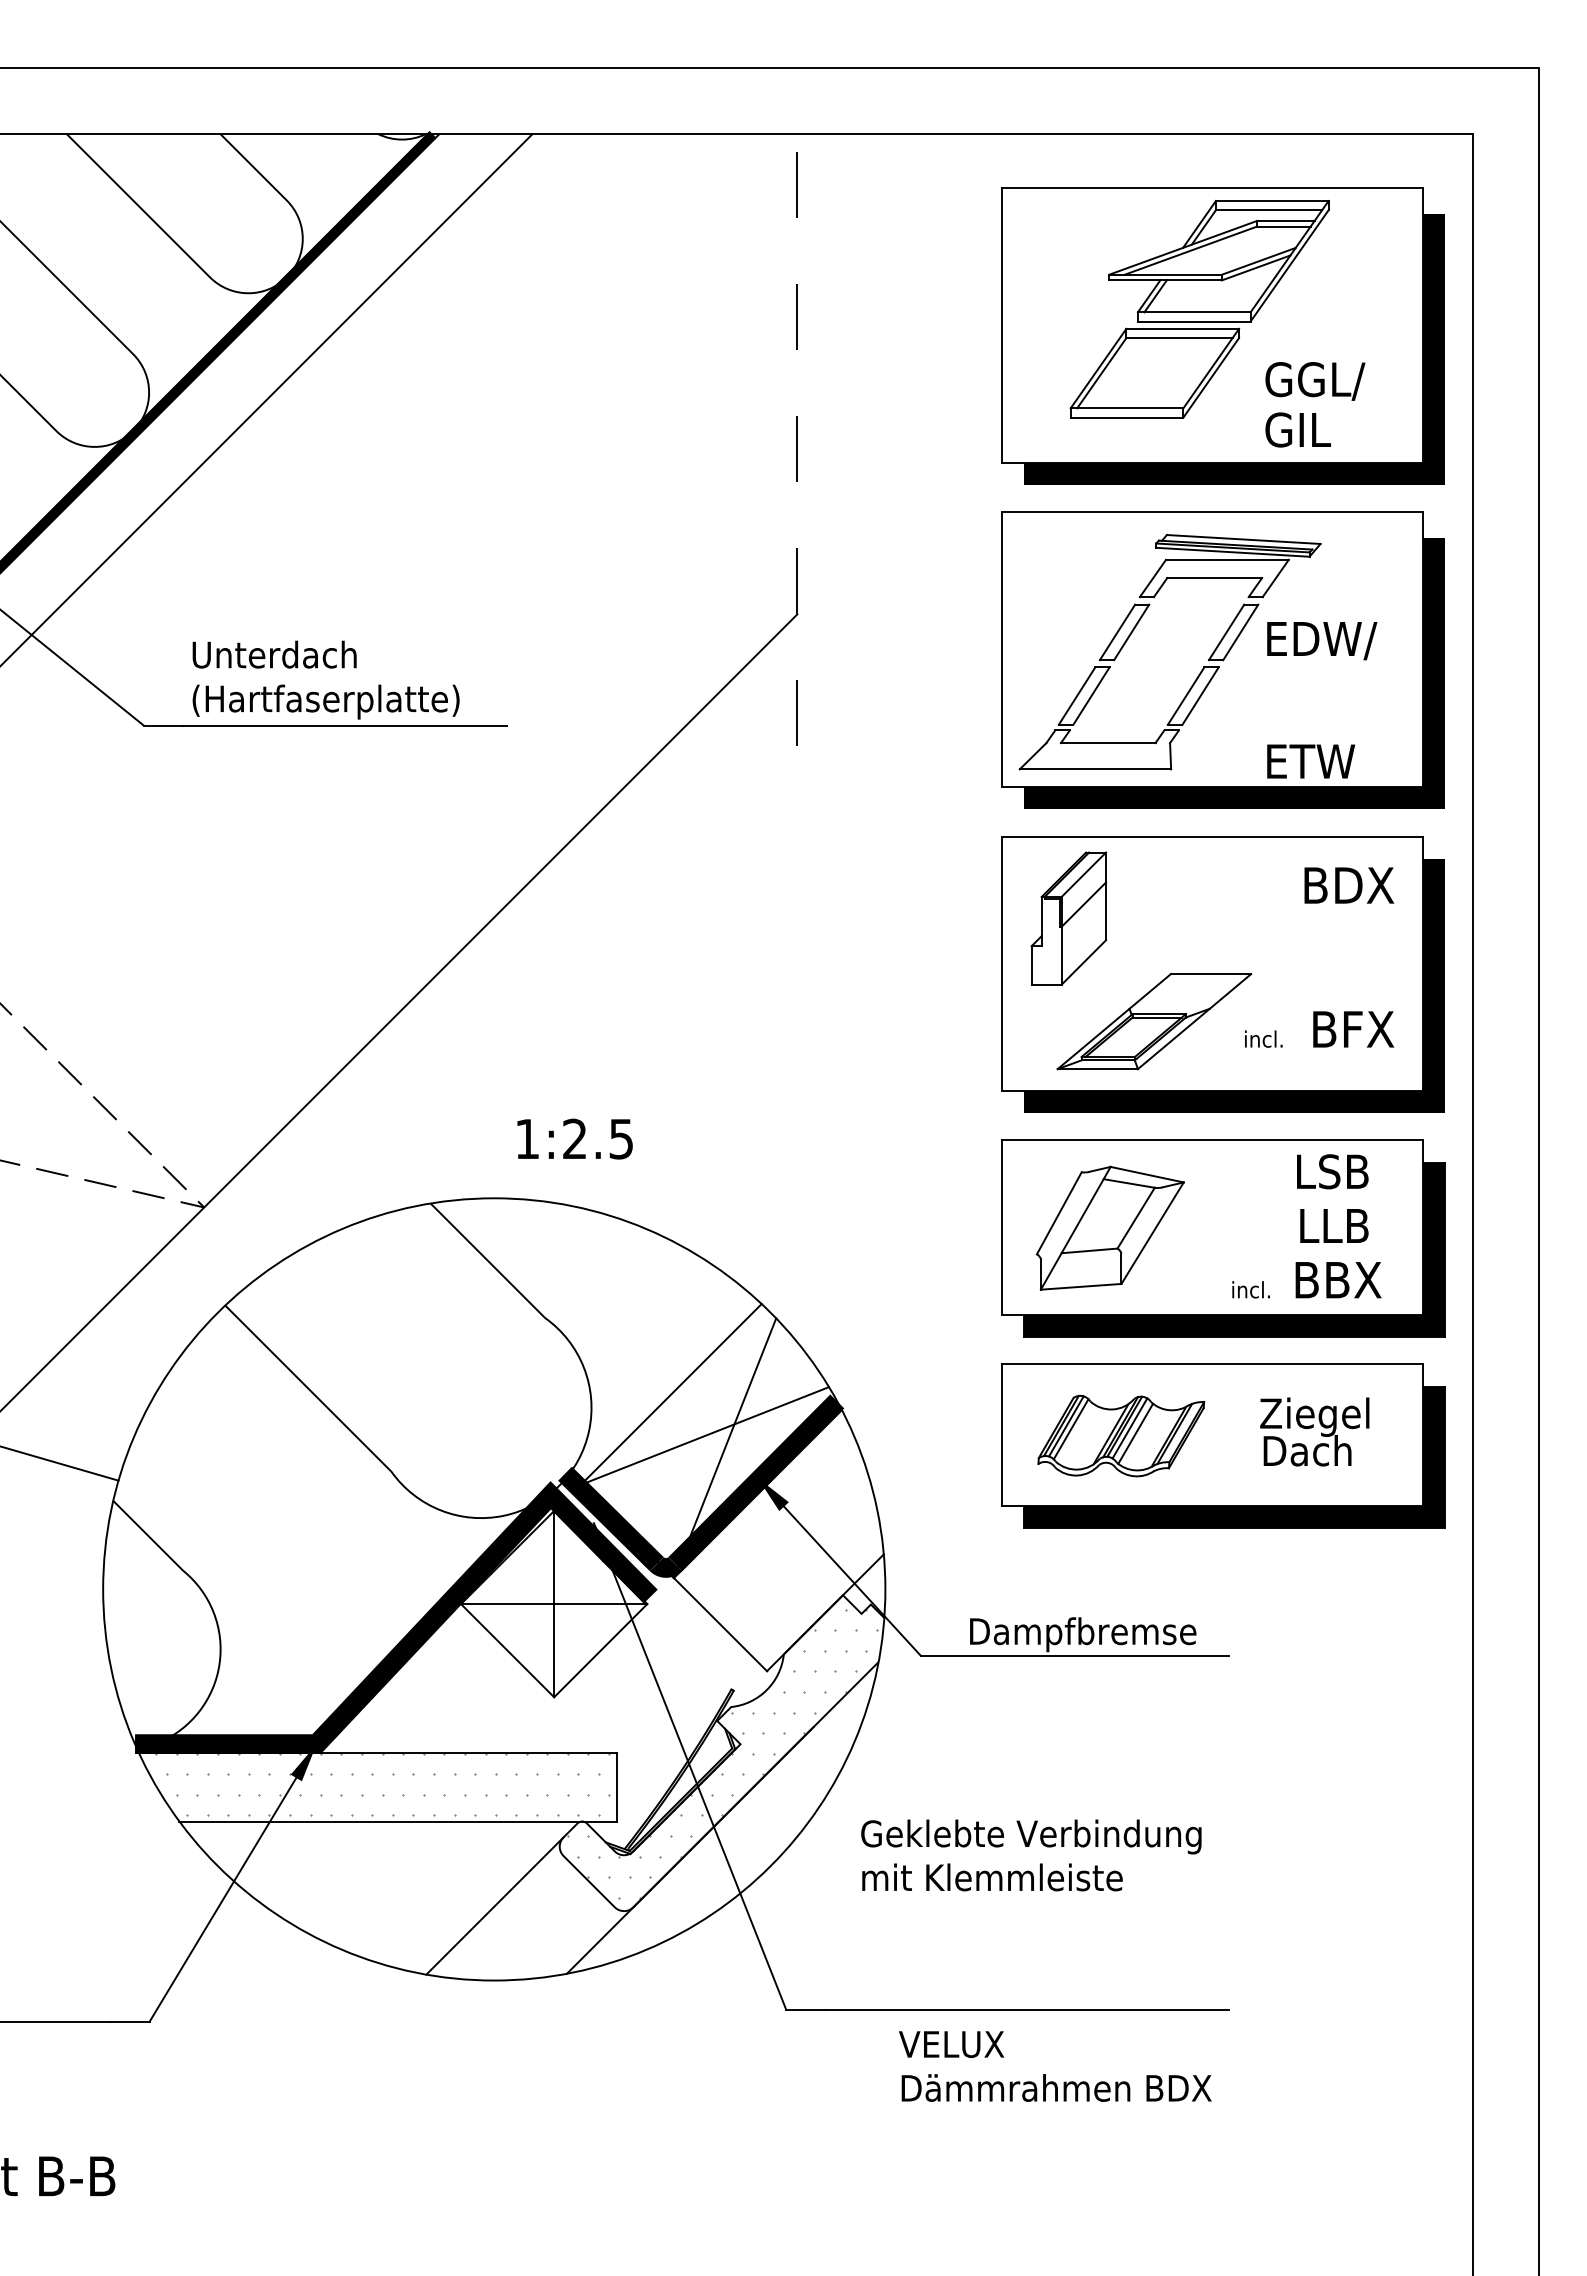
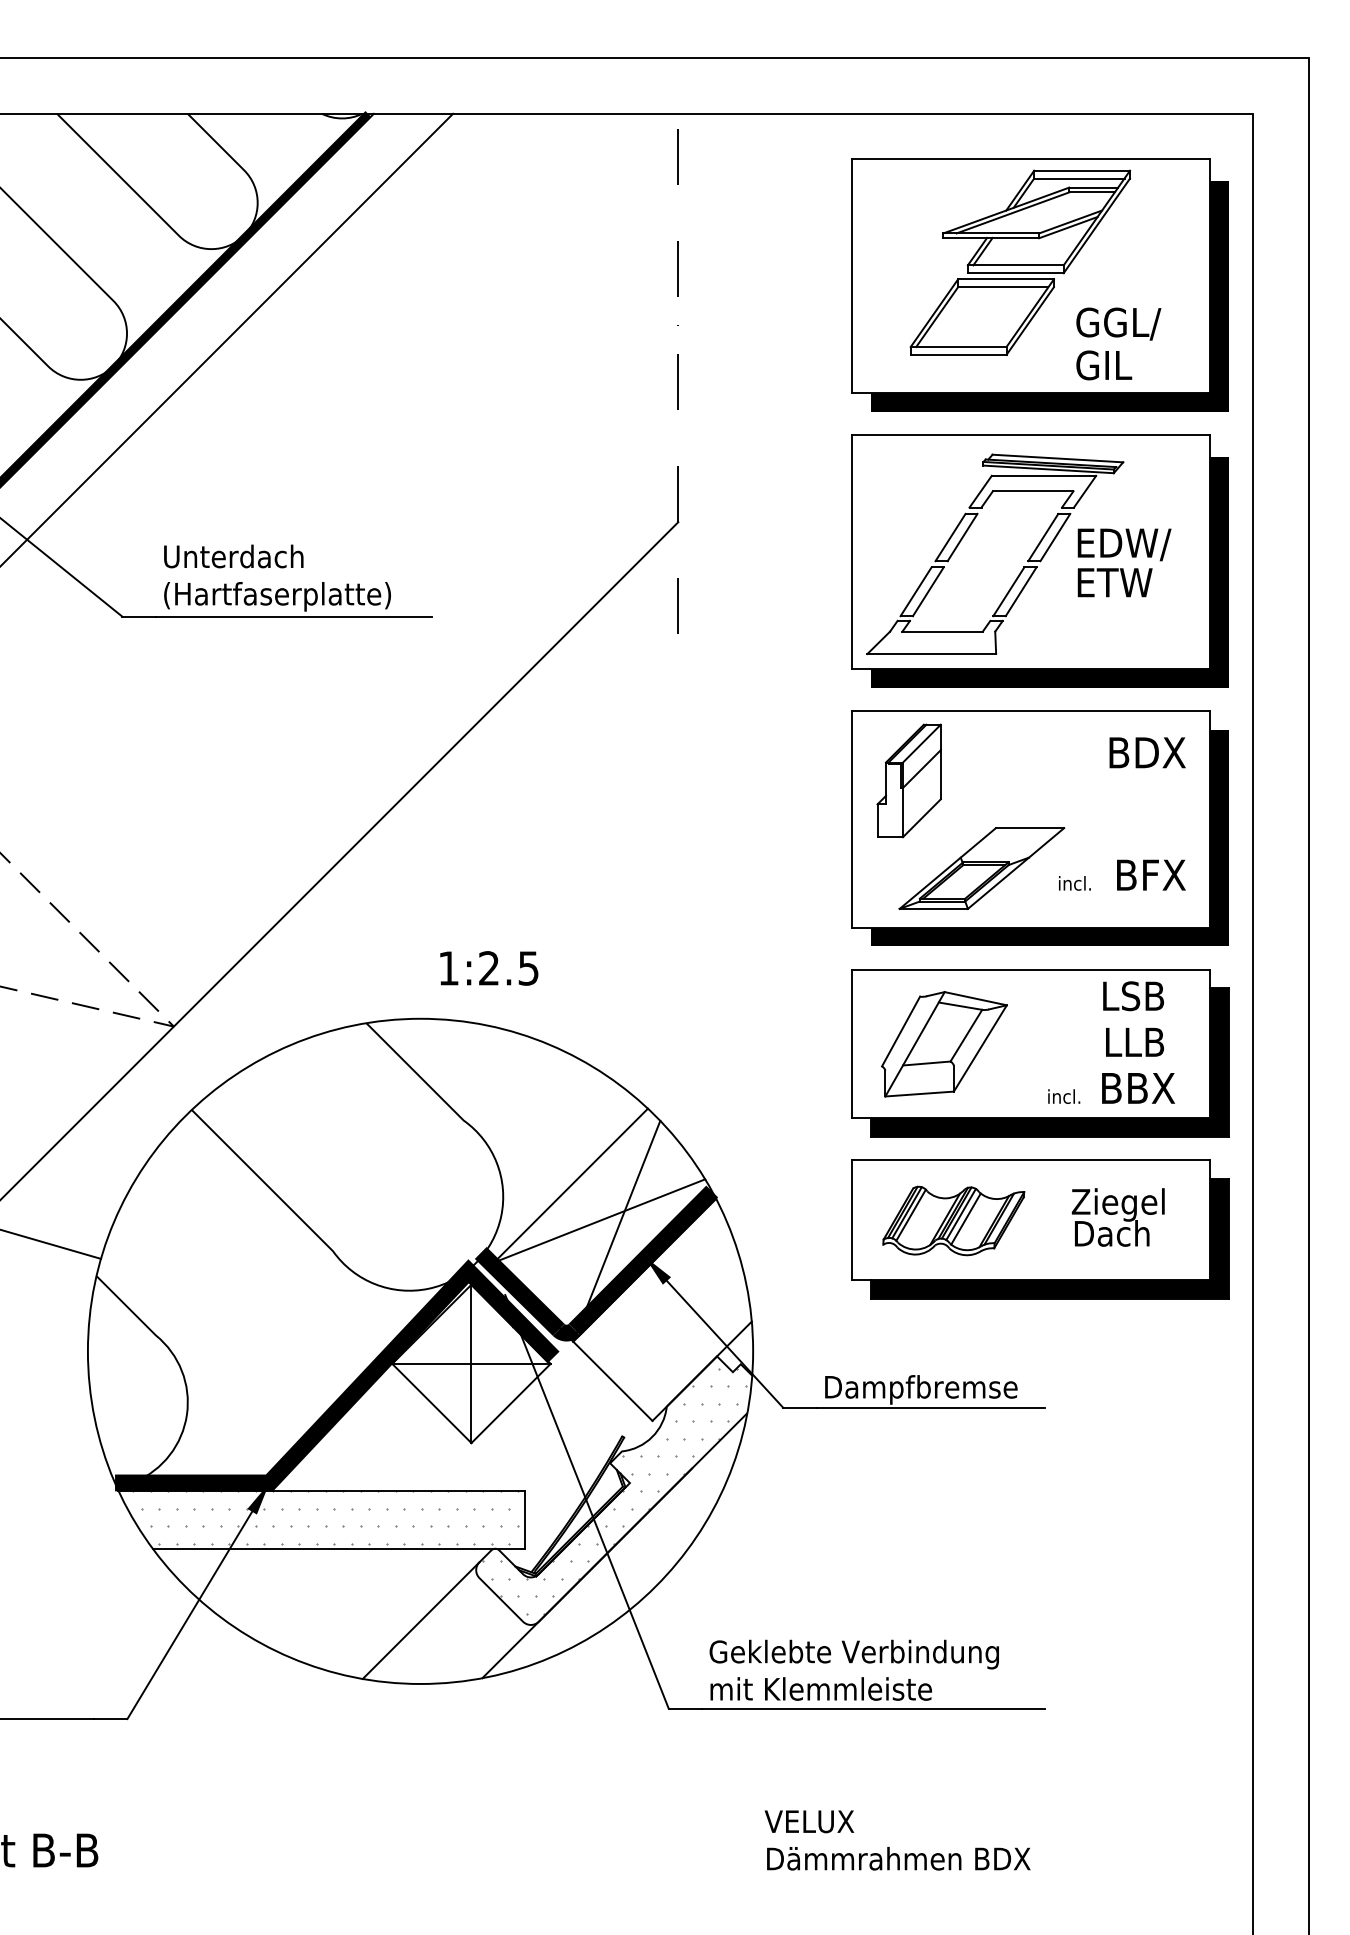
text: (1310, 761) -> (1114, 582), moved
text: (1031, 1855) -> (854, 1670), moved
text: (1055, 2066) -> (897, 1840), moved

